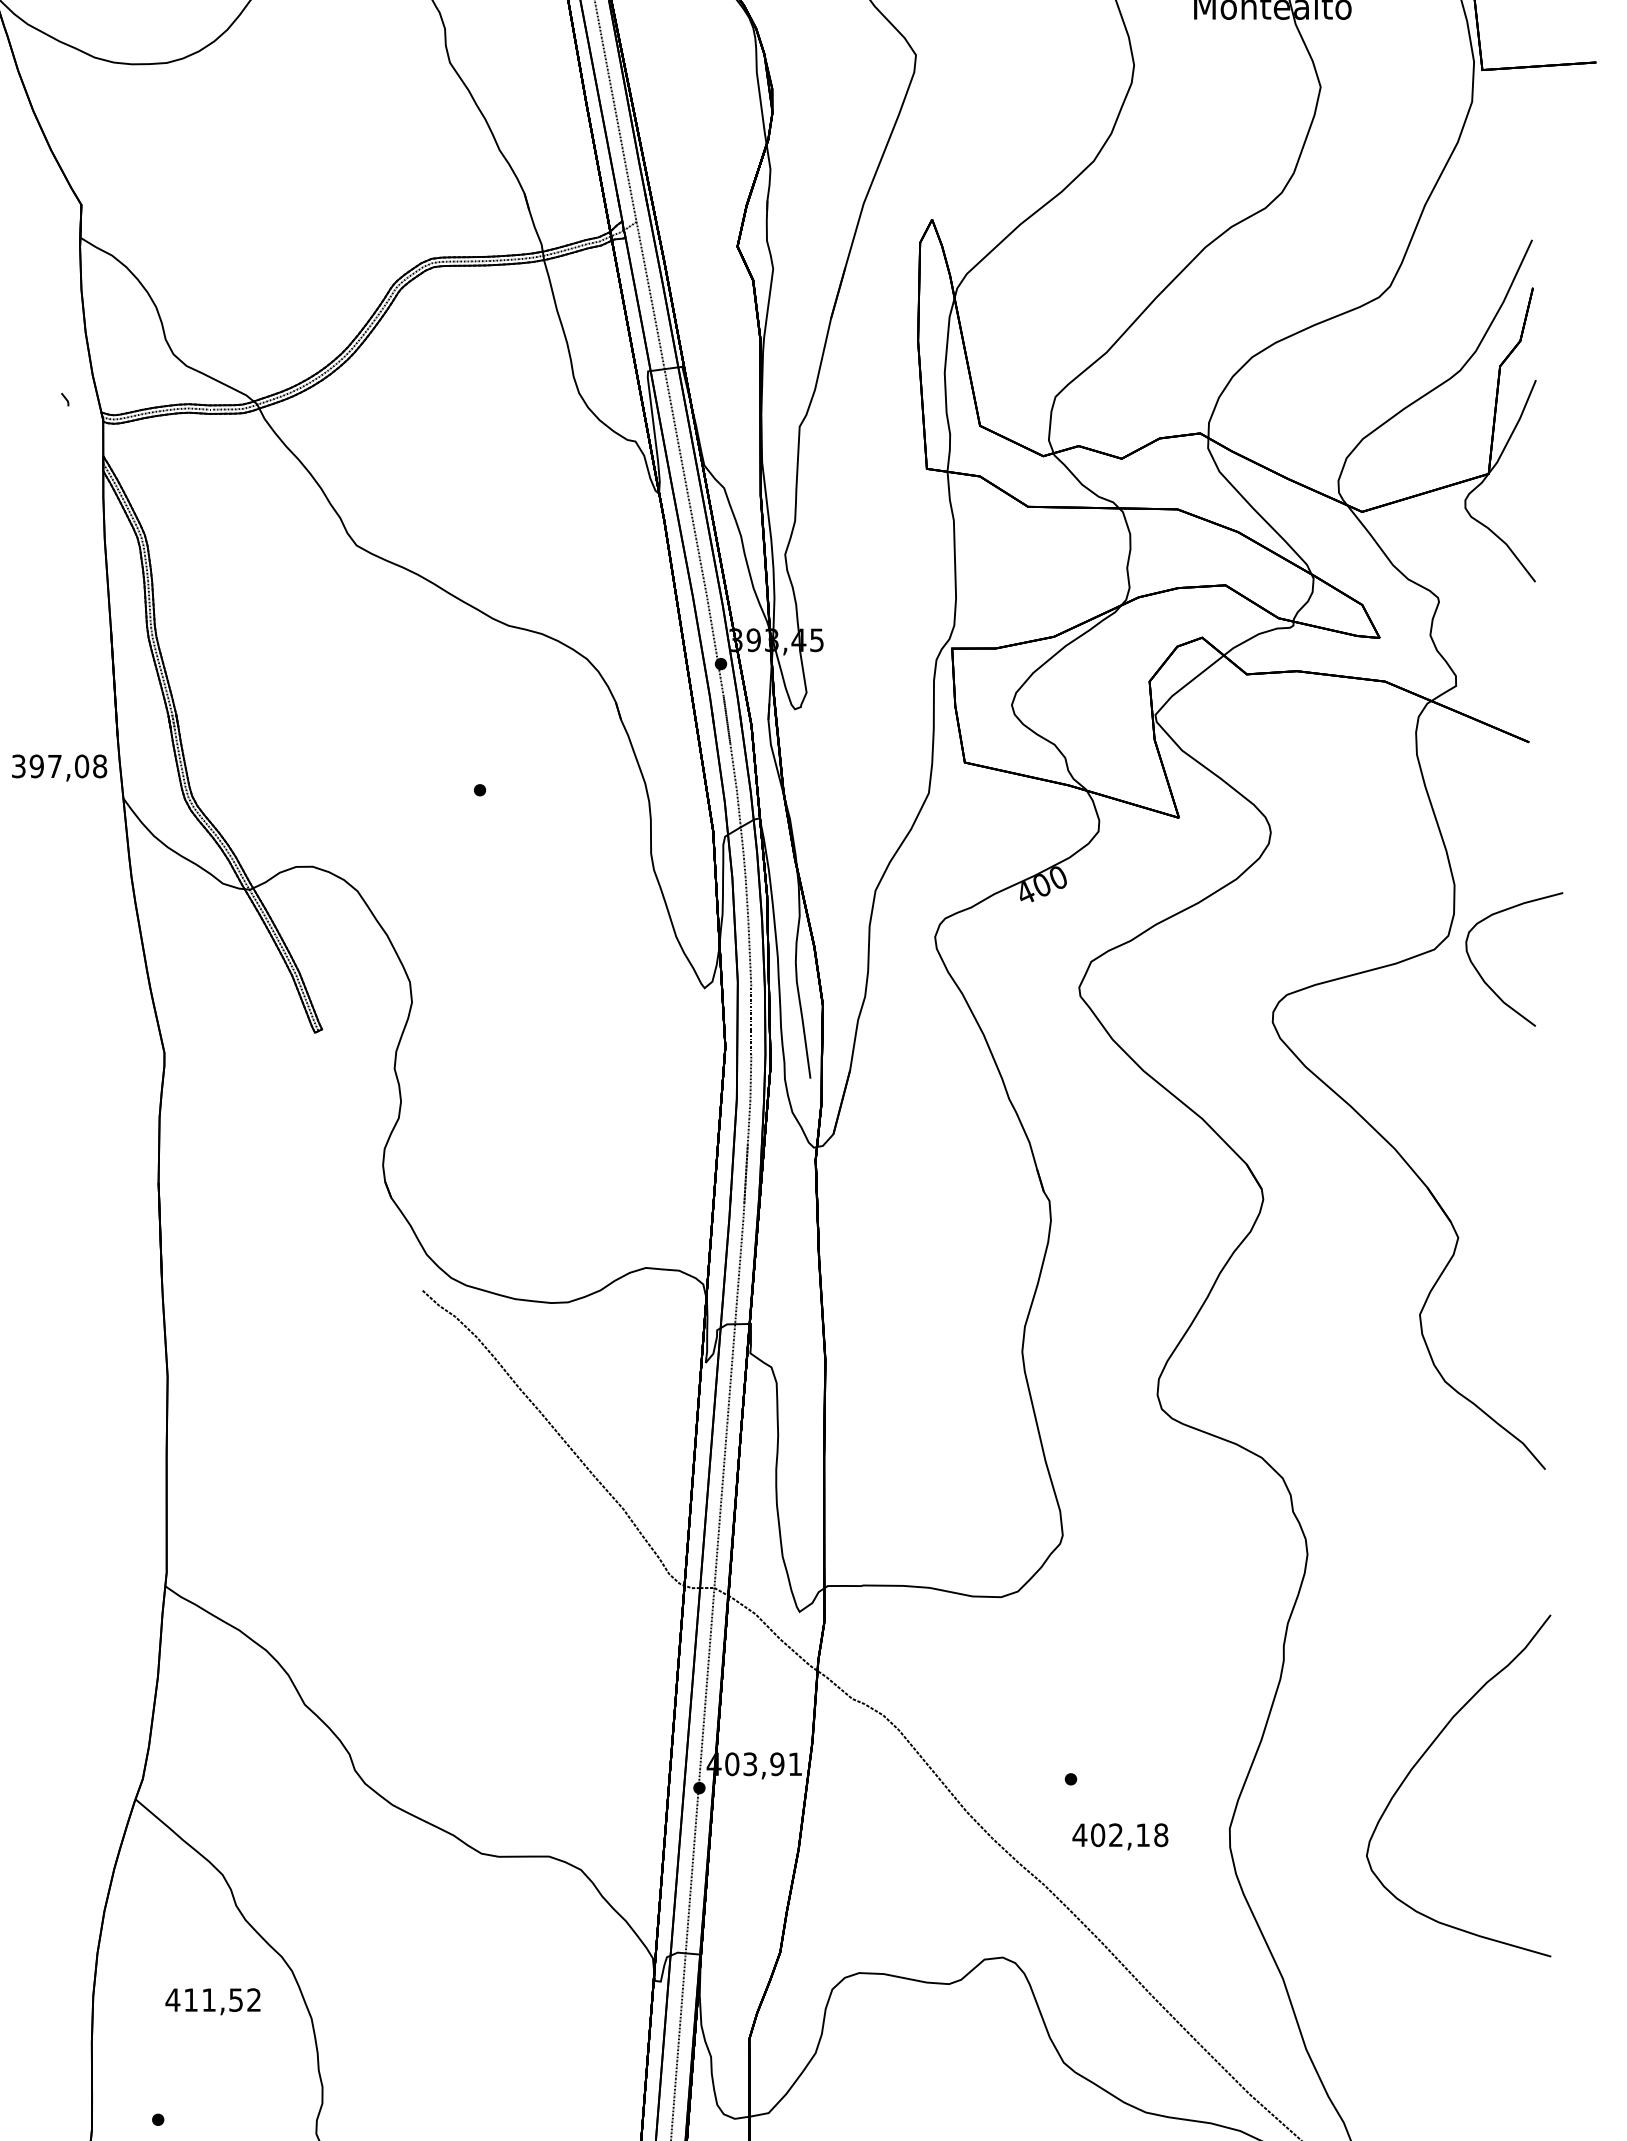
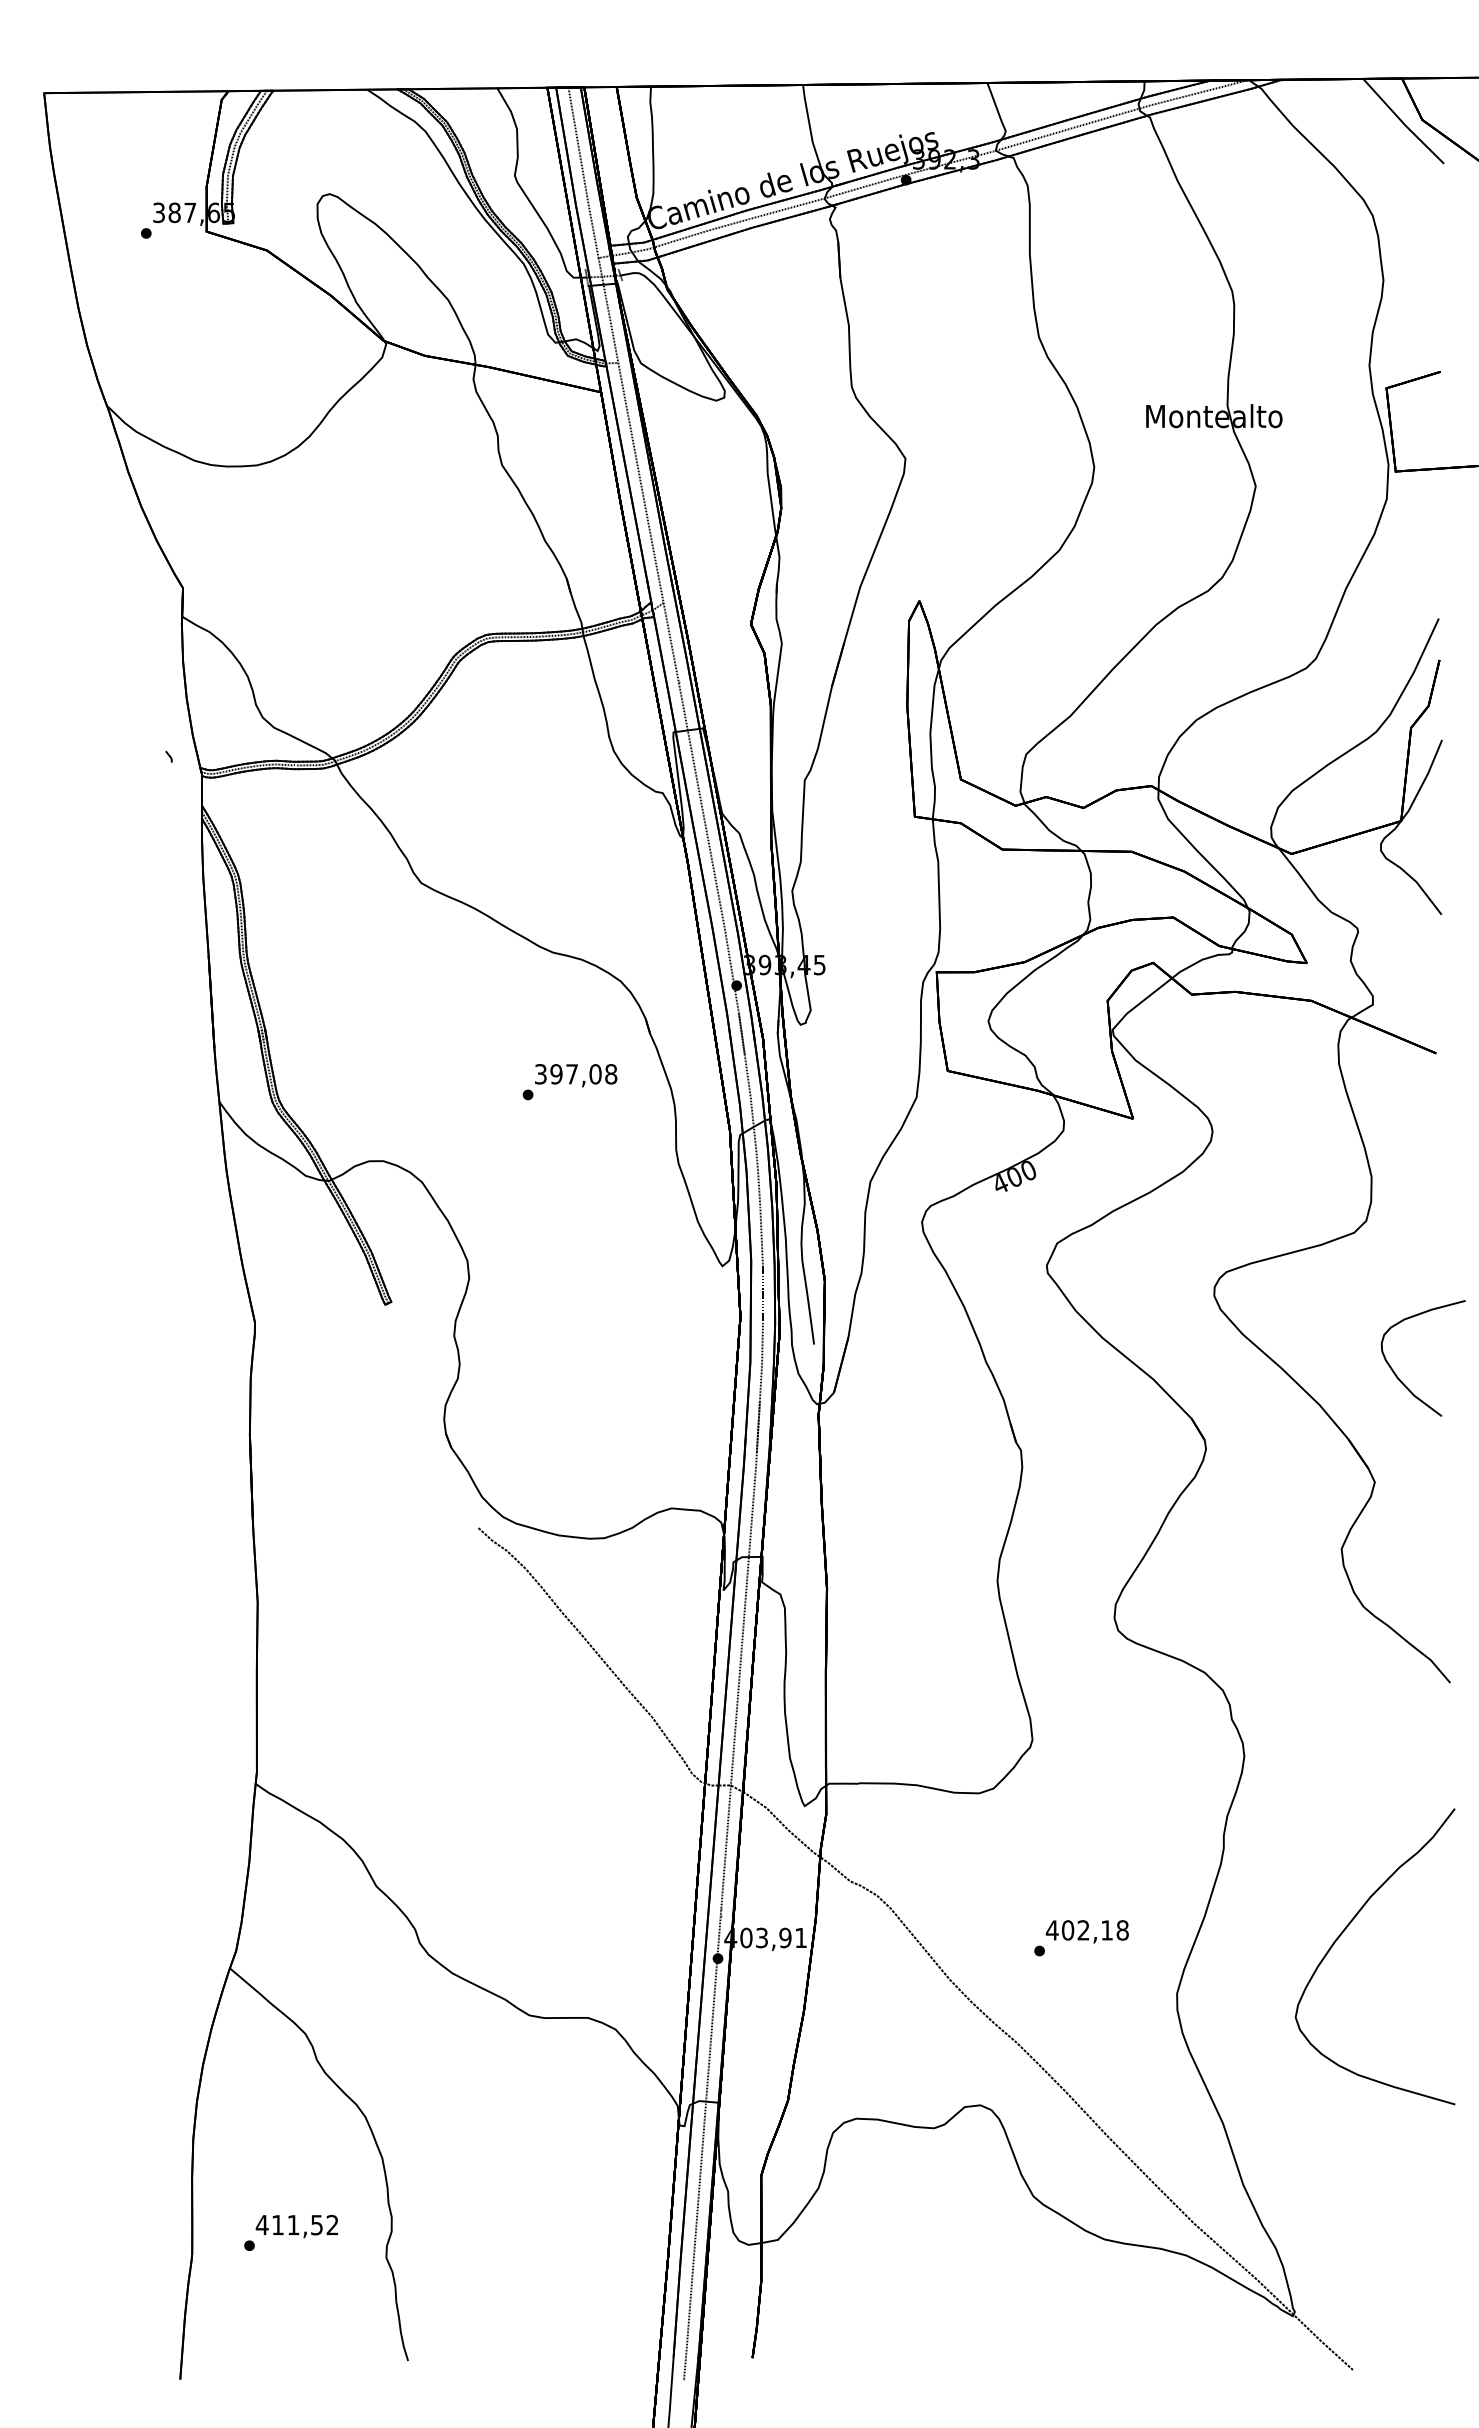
text: (59, 767) -> (576, 1075), moved
curve: (1484, 979) -> (1397, 1375), moved
text: (1119, 1836) -> (1086, 1931), moved
text: (212, 2001) -> (296, 2226), moved

